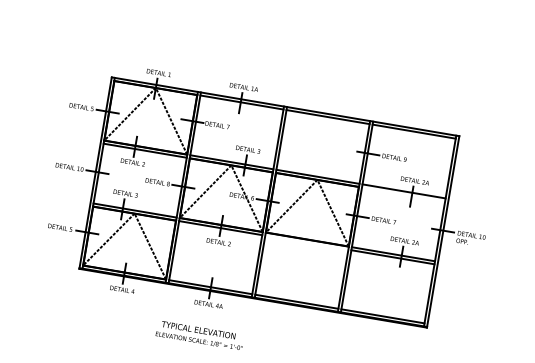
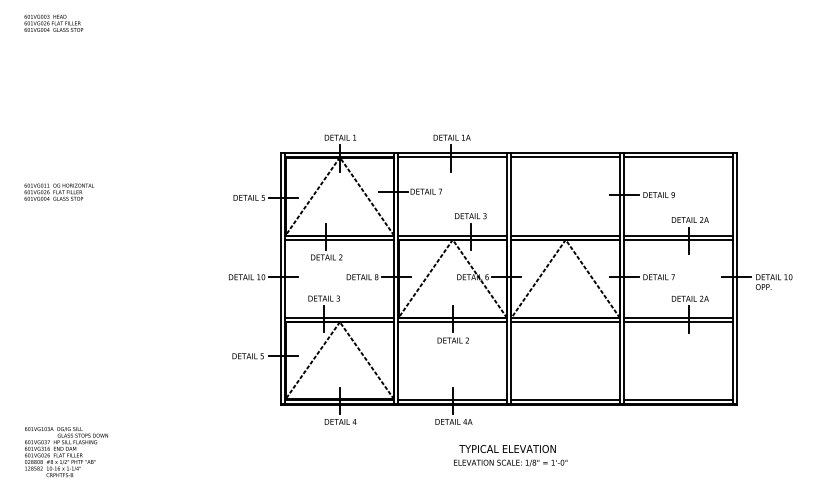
line: (403, 194) -> (678, 239), added
line: (306, 242) -> (565, 322), added
text: (200, 335) -> (510, 455), moved

